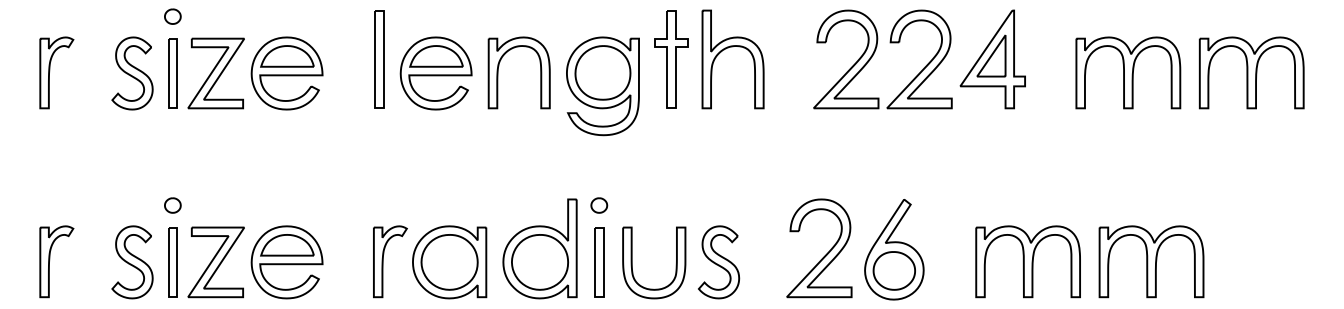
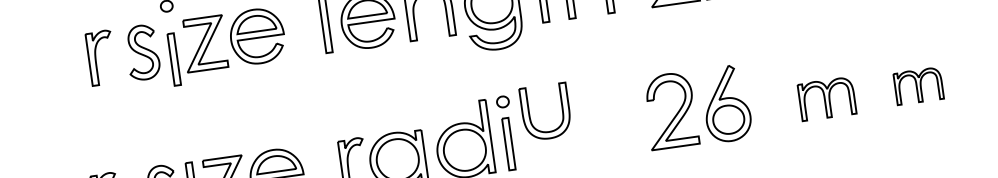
curve: (50, 71) -> (96, 57), moved
part: (172, 73) -> (173, 59), moved
curve: (172, 199) -> (185, 141), removed
part: (1027, 261) -> (826, 98), size x0.7
part: (1151, 261) -> (918, 85), size x0.6
part: (719, 262) -> (598, 131), removed
curve: (675, 264) -> (561, 111), moved

